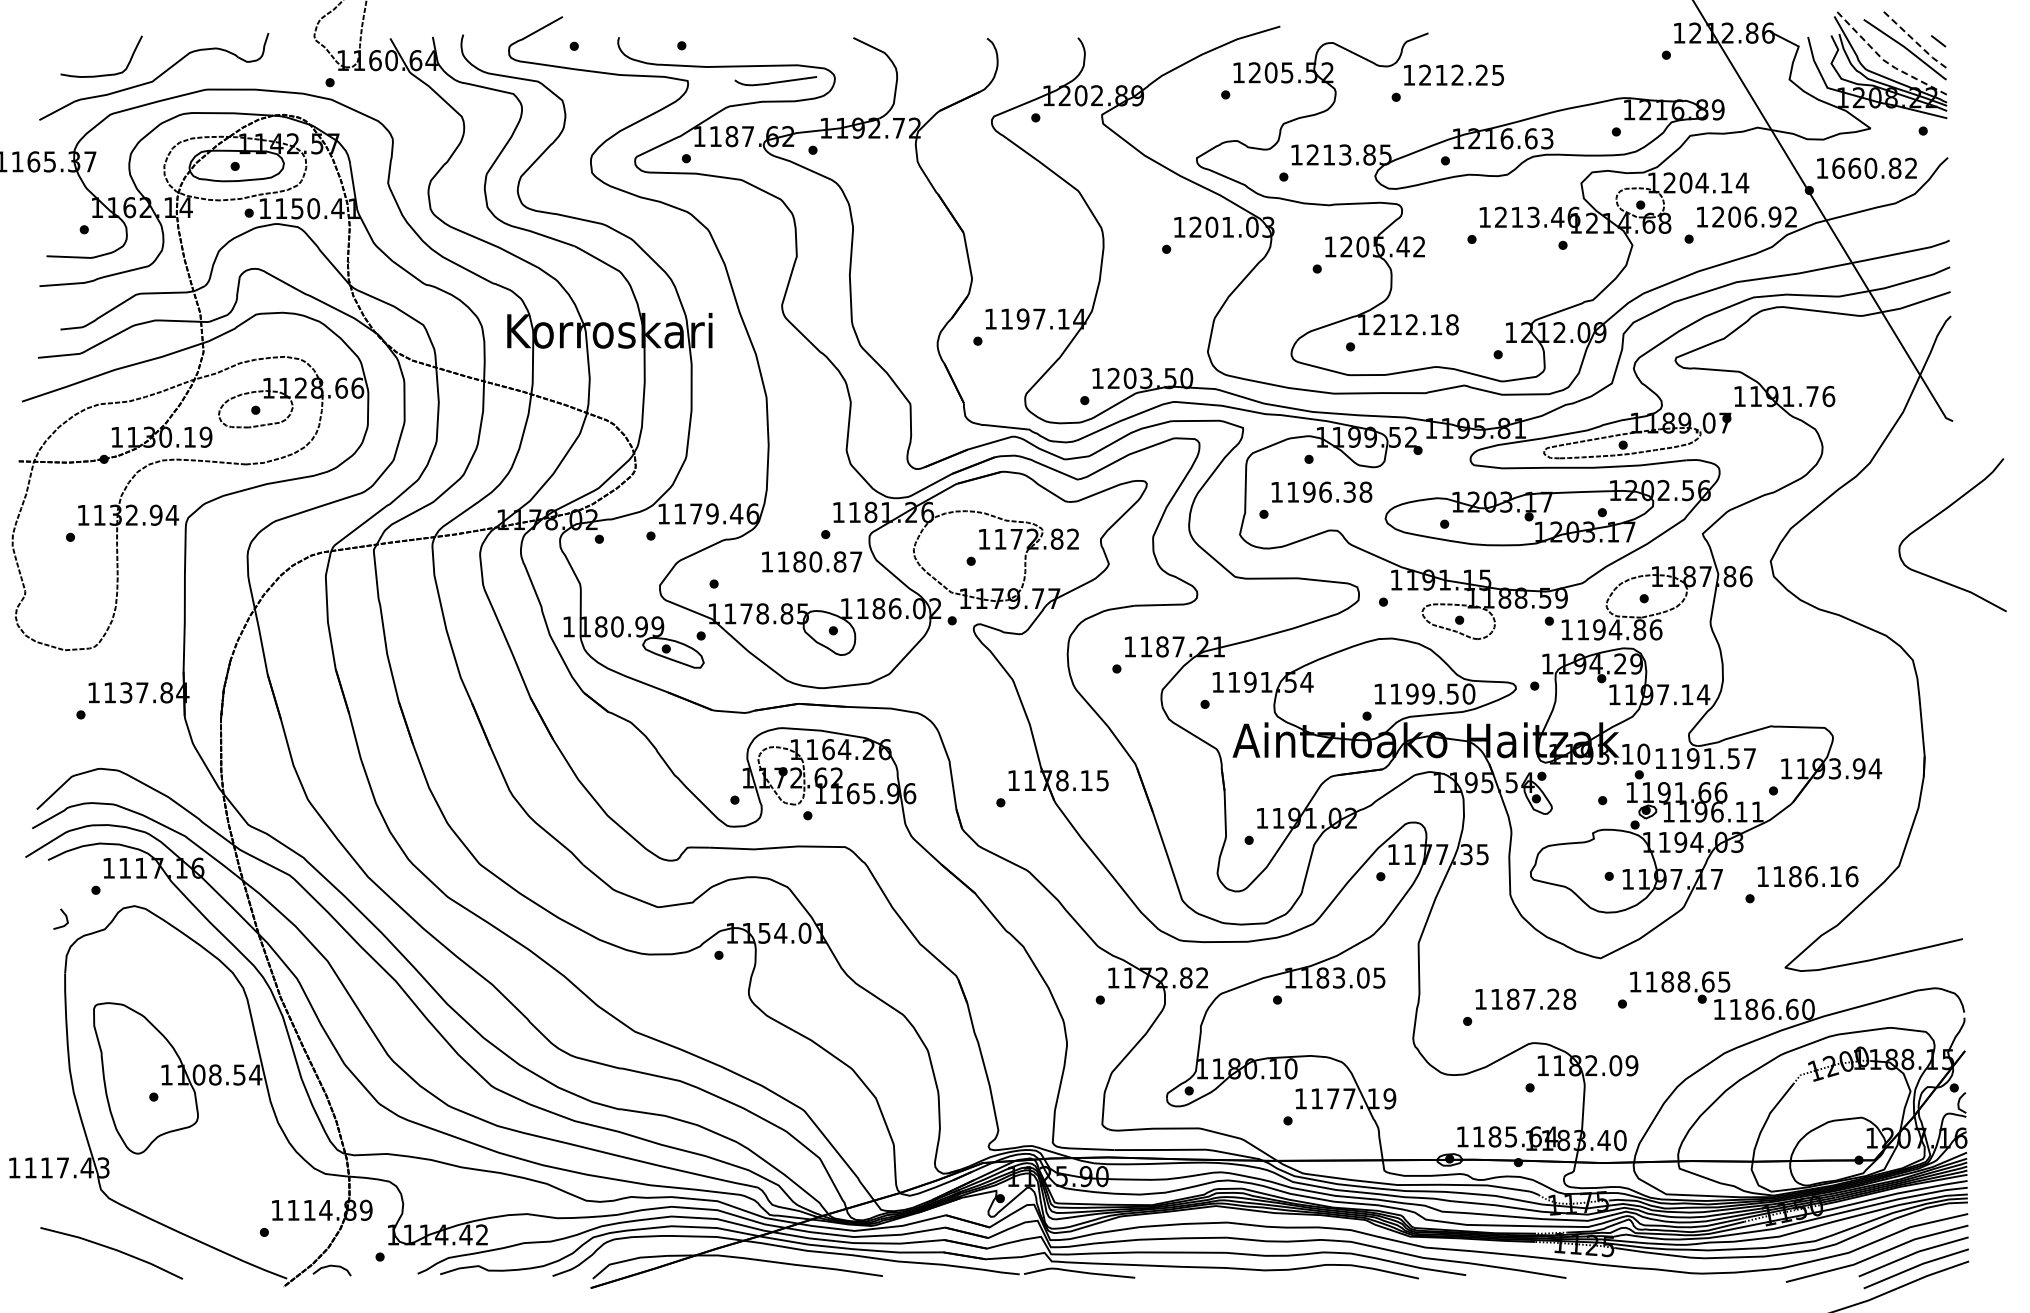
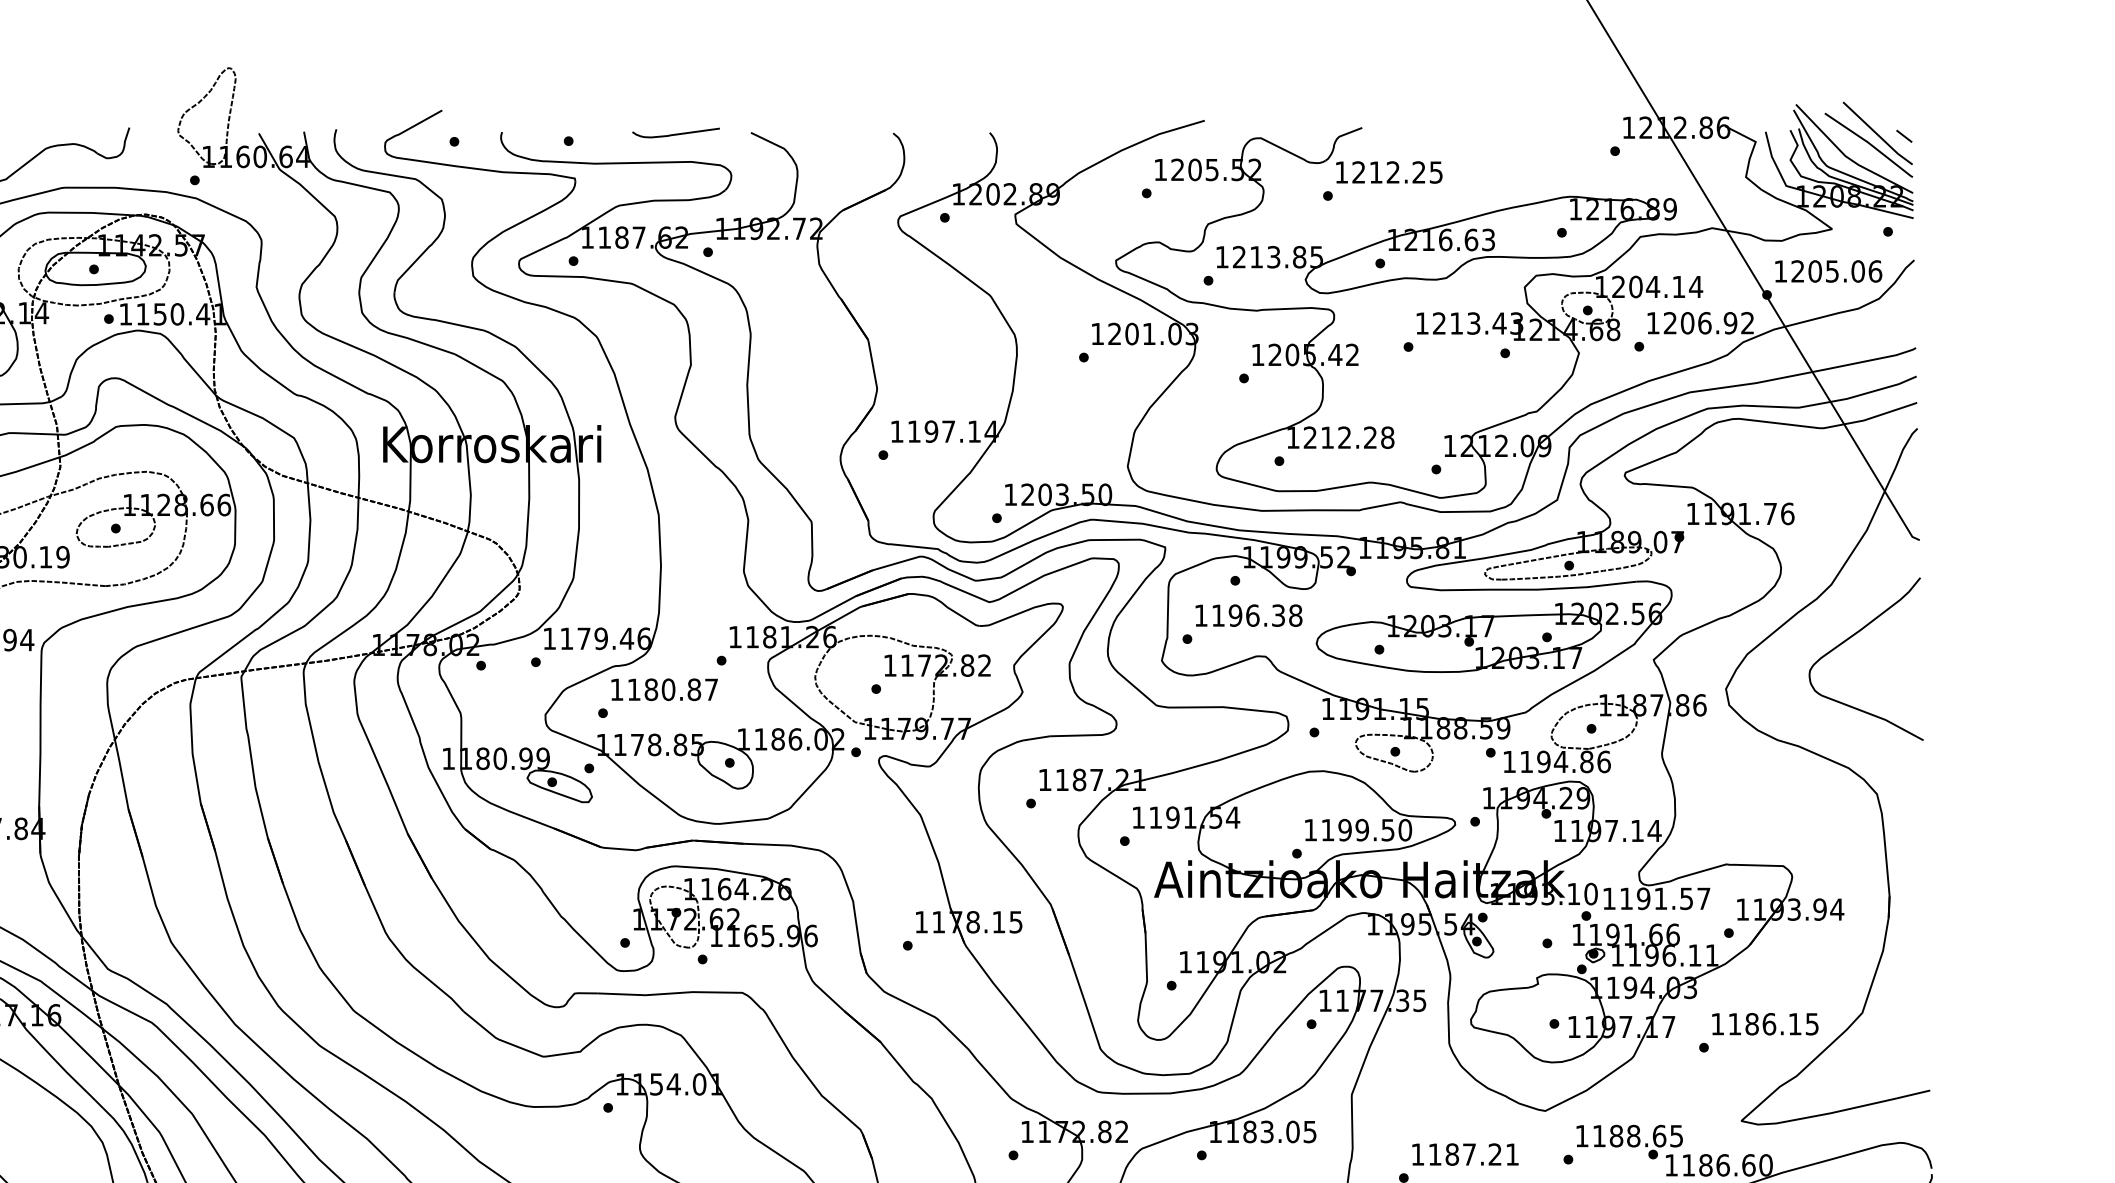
line: (1913, 39) -> (1877, 134), dashed -> solid
line: (1884, 61) -> (1846, 157), dashed -> solid
curve: (775, 81) -> (675, 133), moved
text: (1874, 167) -> (1836, 270), 1660.82 -> 1205.06
text: (1573, 216) -> (1516, 322), 1213.46 -> 1213.43
text: (1436, 324) -> (1370, 437), 1212.18 -> 1212.28
curve: (1938, 515) -> (1851, 638), moved
text: (812, 561) -> (665, 689), moved
text: (1851, 876) -> (1811, 1024), 1186.16 -> 1186.15
text: (1569, 998) -> (1512, 1153), 1187.28 -> 1187.21

